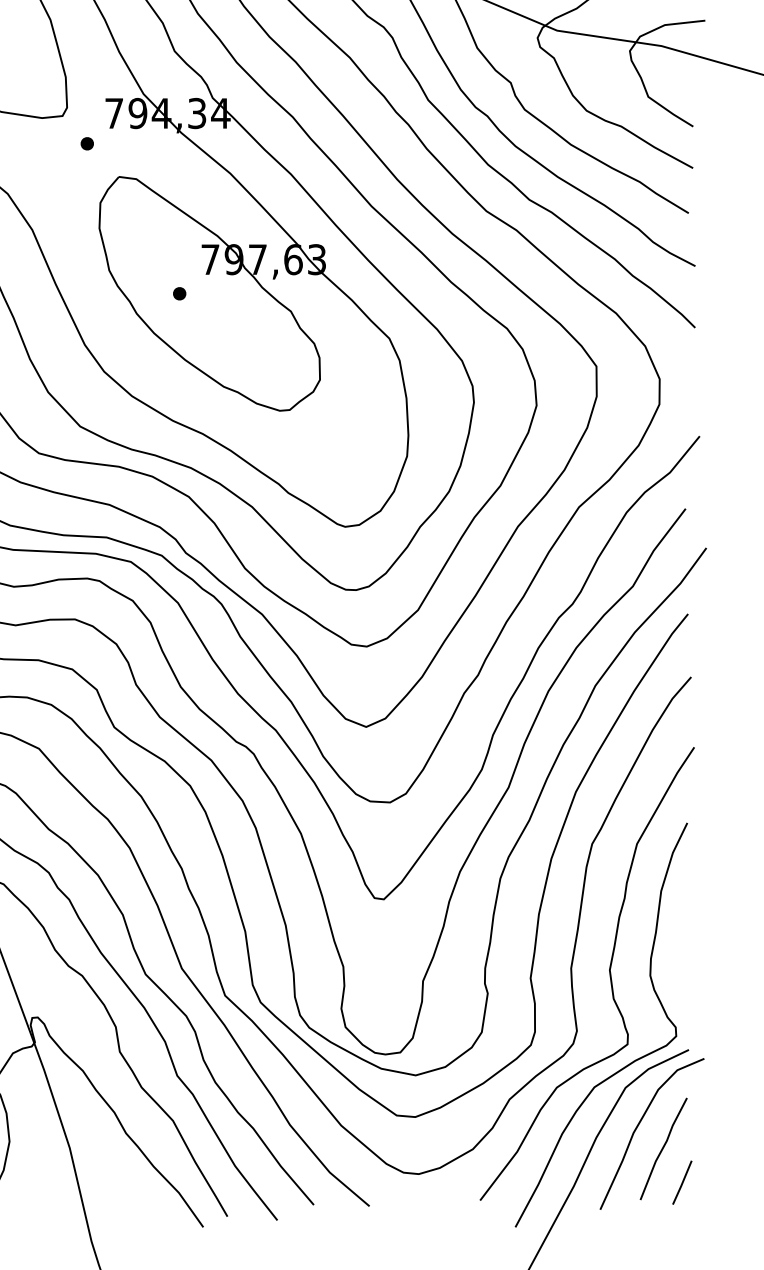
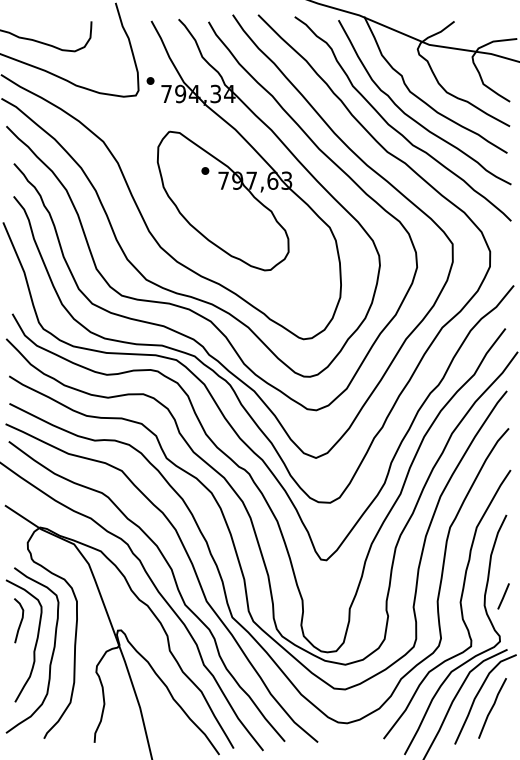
part: (87, 142) -> (150, 80), moved
part: (179, 292) -> (205, 170), moved
line: (682, 1182) -> (503, 596), moved

